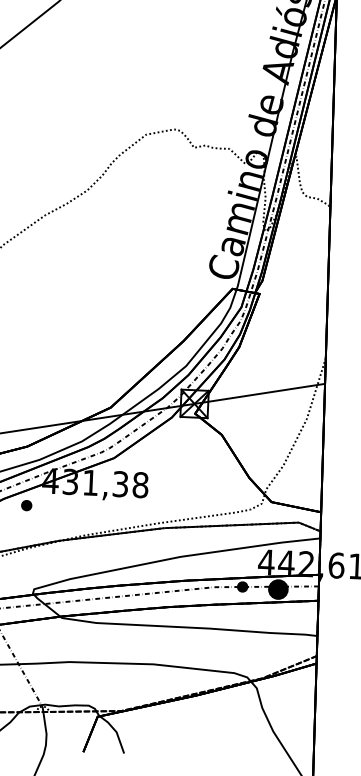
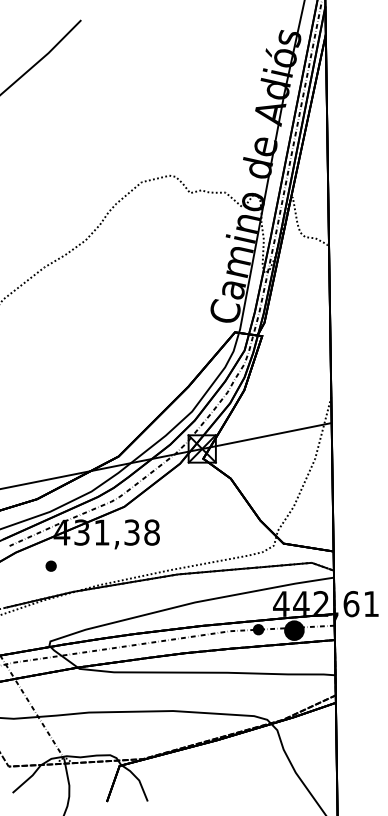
part: (26, 504) -> (50, 565), moved

